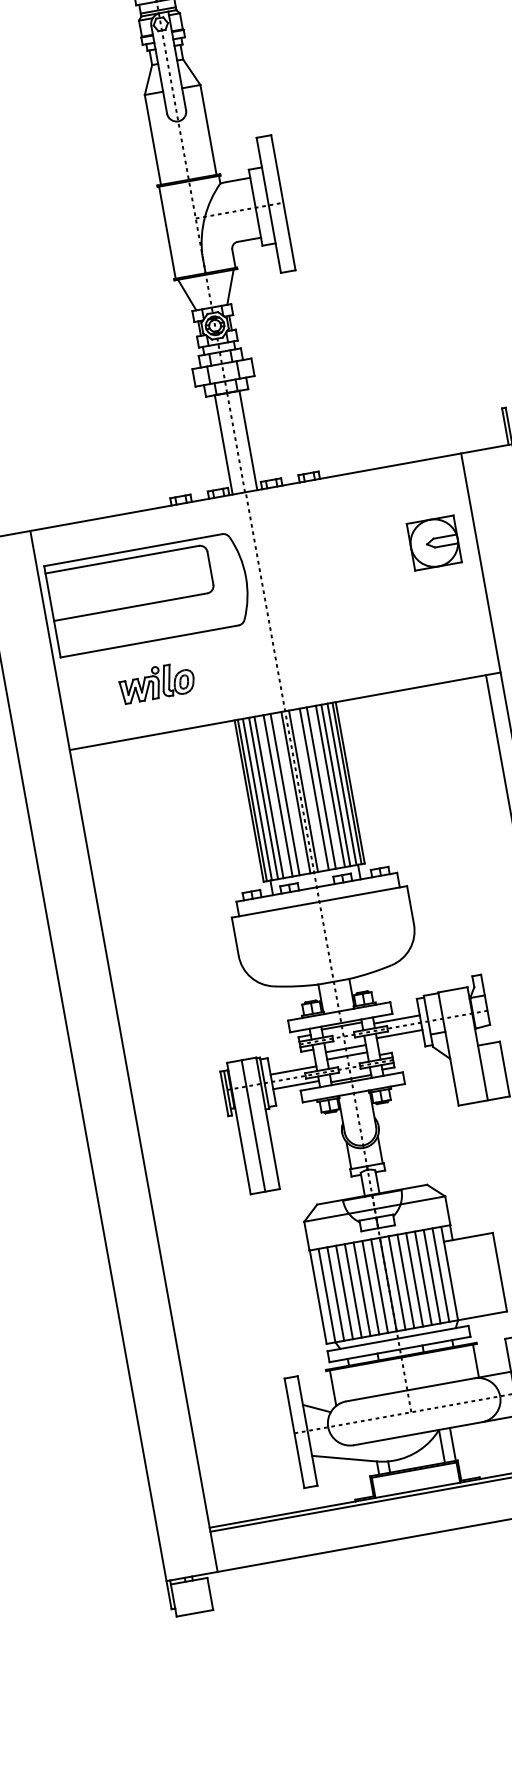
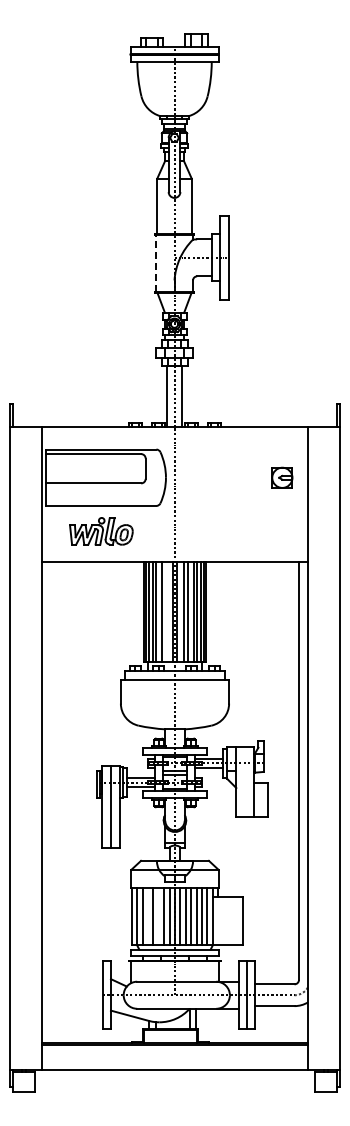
line: (167, 231) -> (156, 262), solid -> dashed
part: (434, 542) -> (282, 477), size x0.7
part: (157, 682) -> (101, 531), size x1.4
line: (284, 793) -> (165, 611), removed
line: (361, 1289) -> (158, 916), removed
line: (343, 1292) -> (147, 916), removed

